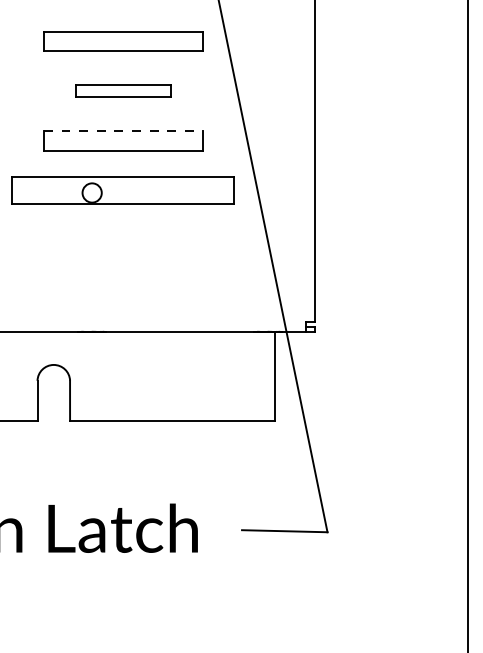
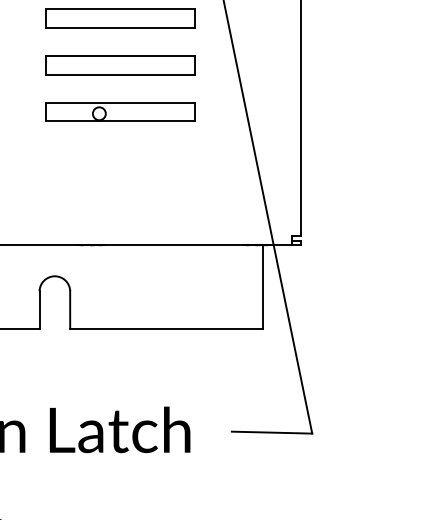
part: (123, 90) -> (120, 18), size x1.67
line: (123, 130) -> (120, 55), dashed -> solid
part: (123, 189) -> (120, 111), size x0.71

